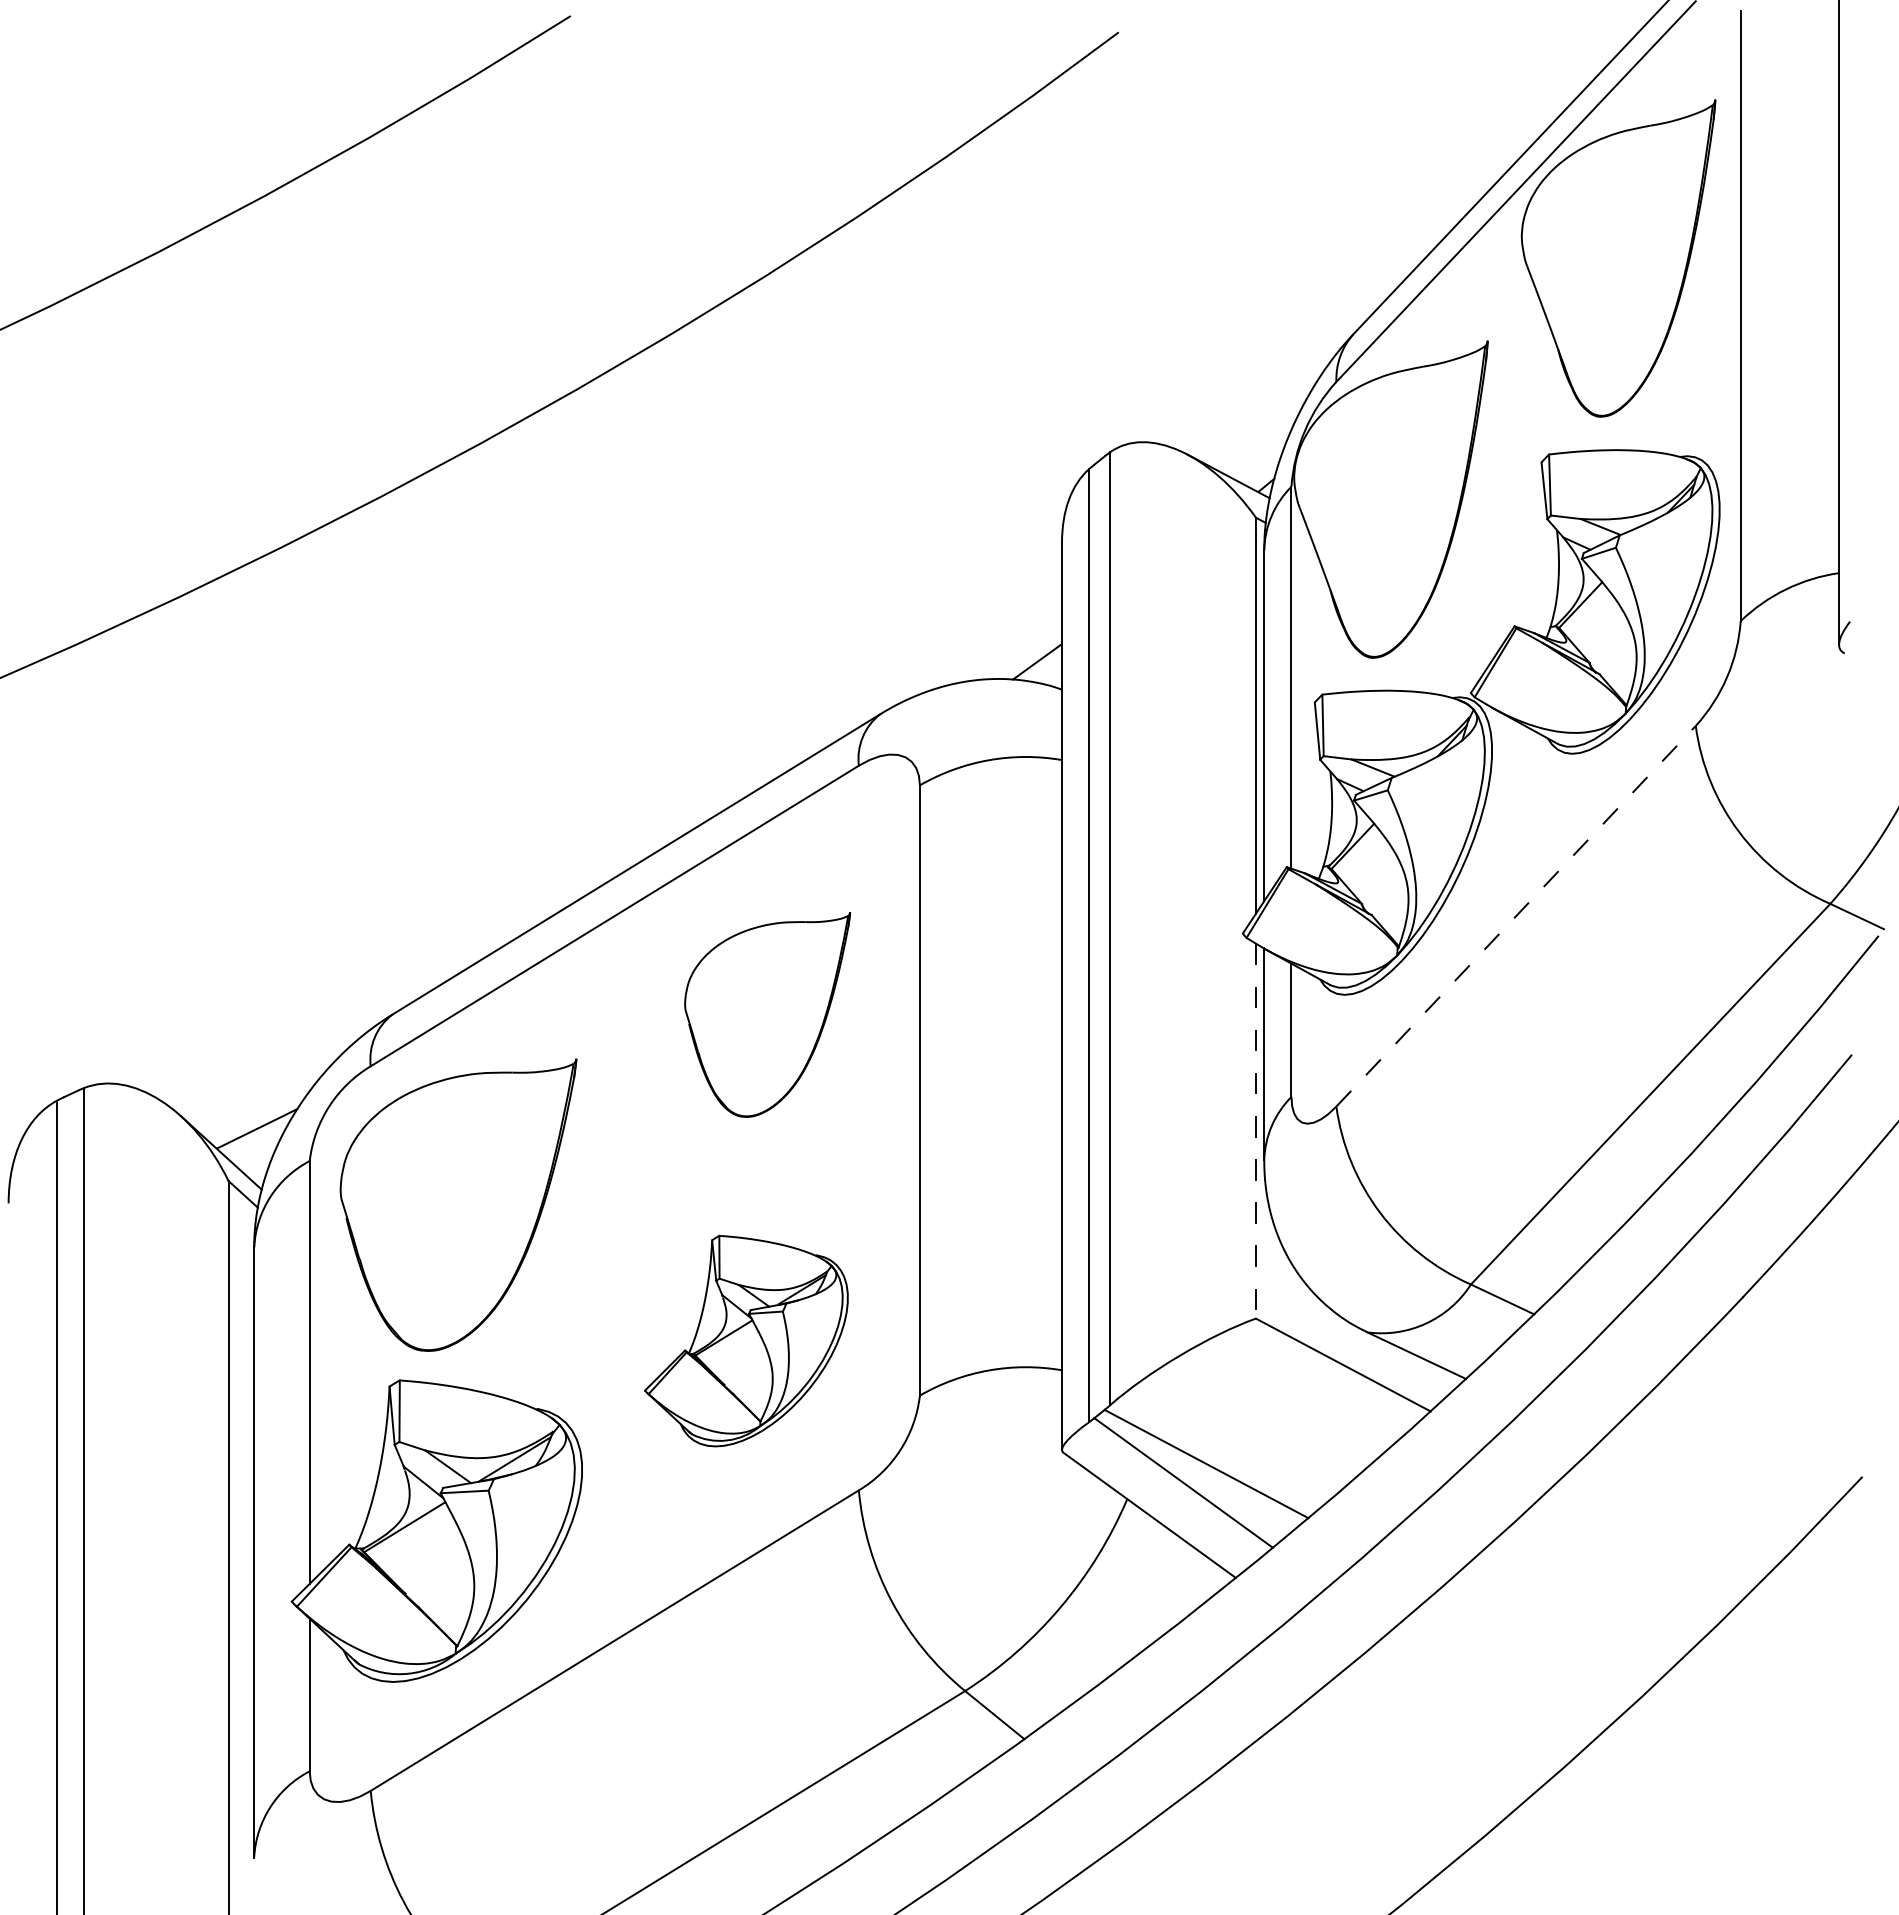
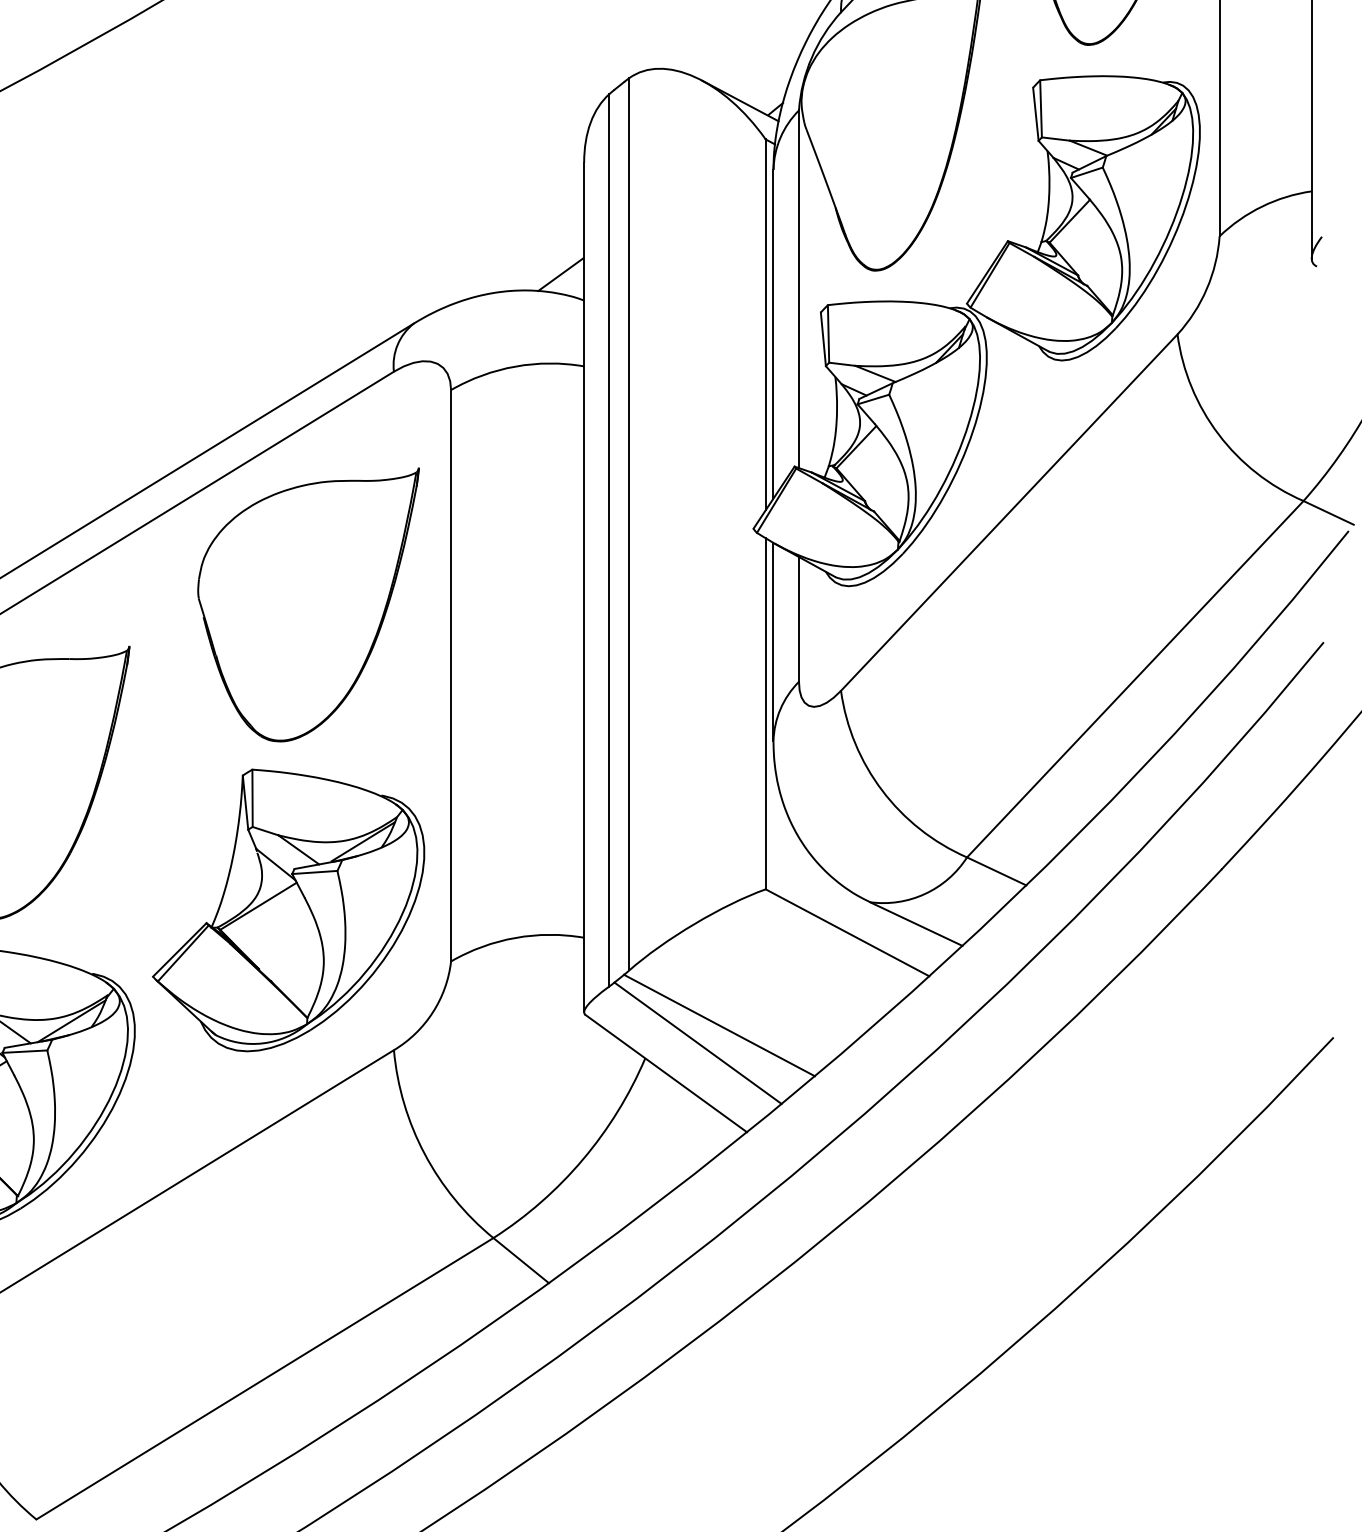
line: (1516, 916) -> (1009, 512), dashed -> solid
part: (767, 1014) -> (308, 604), size x1.43
line: (1255, 1131) -> (765, 714), dashed -> solid
part: (746, 1340) -> (288, 909), size x1.43

